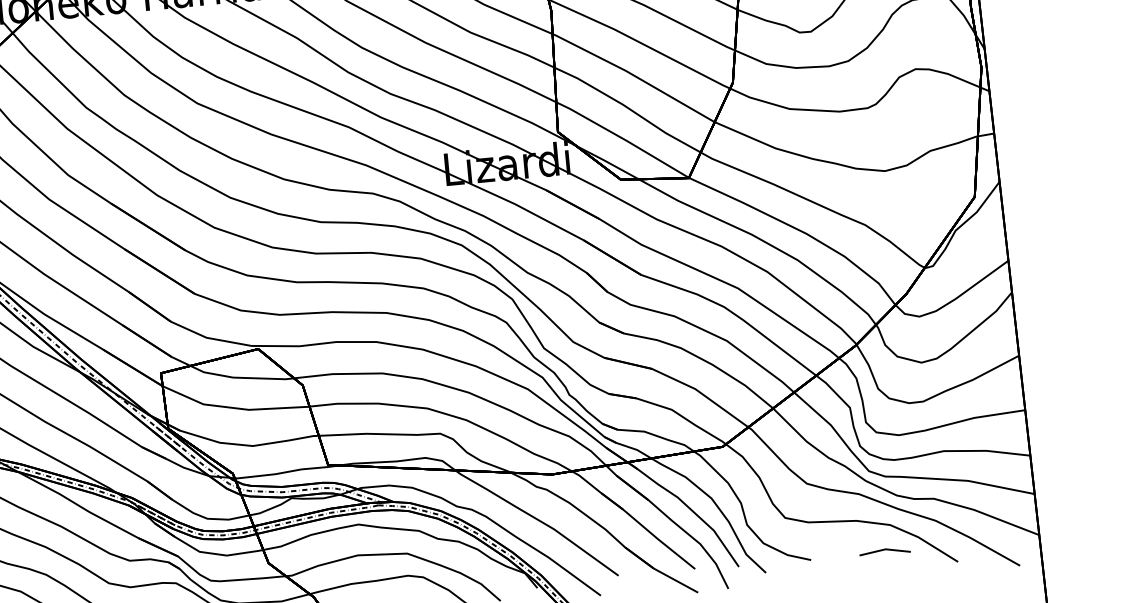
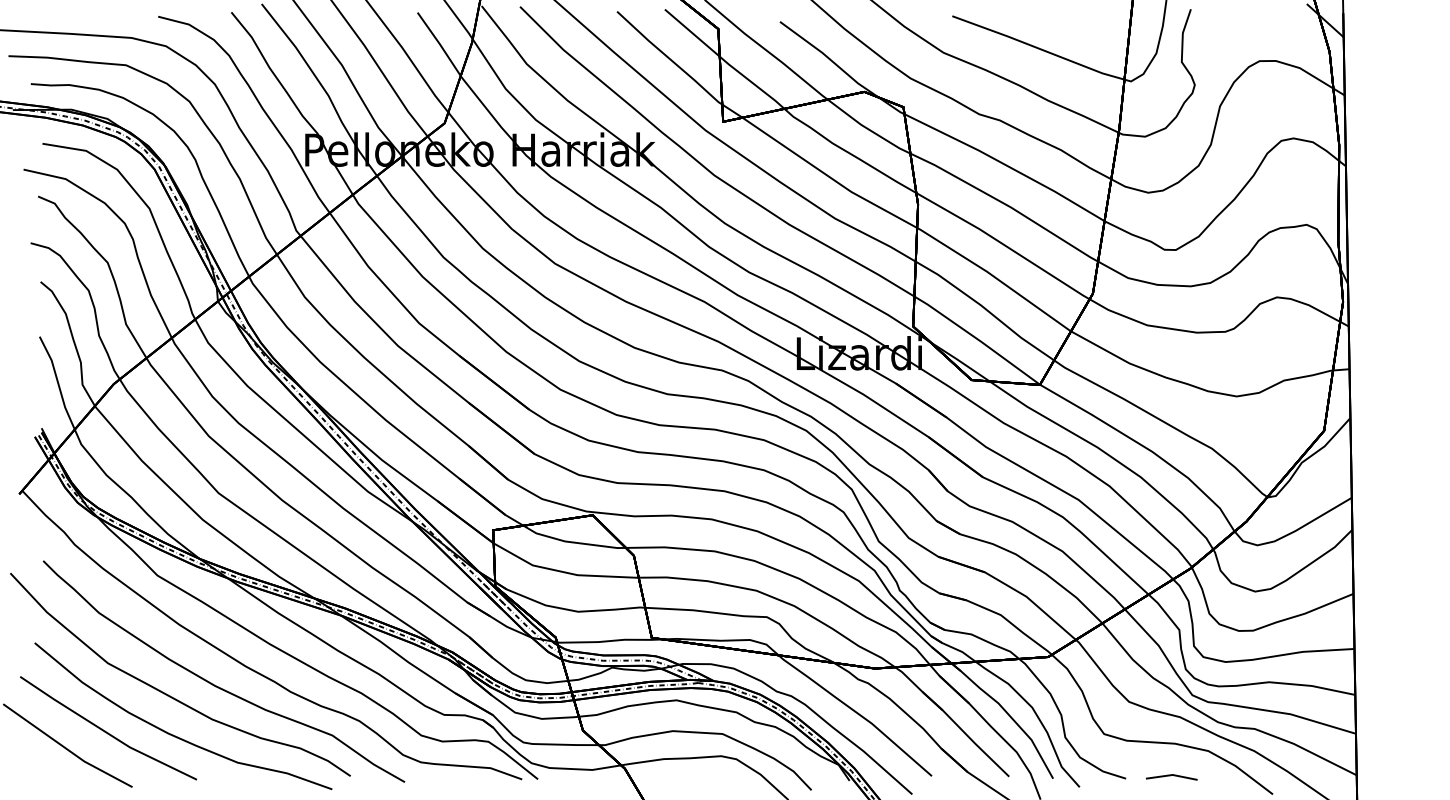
line: (883, 551) -> (1170, 776), moved

